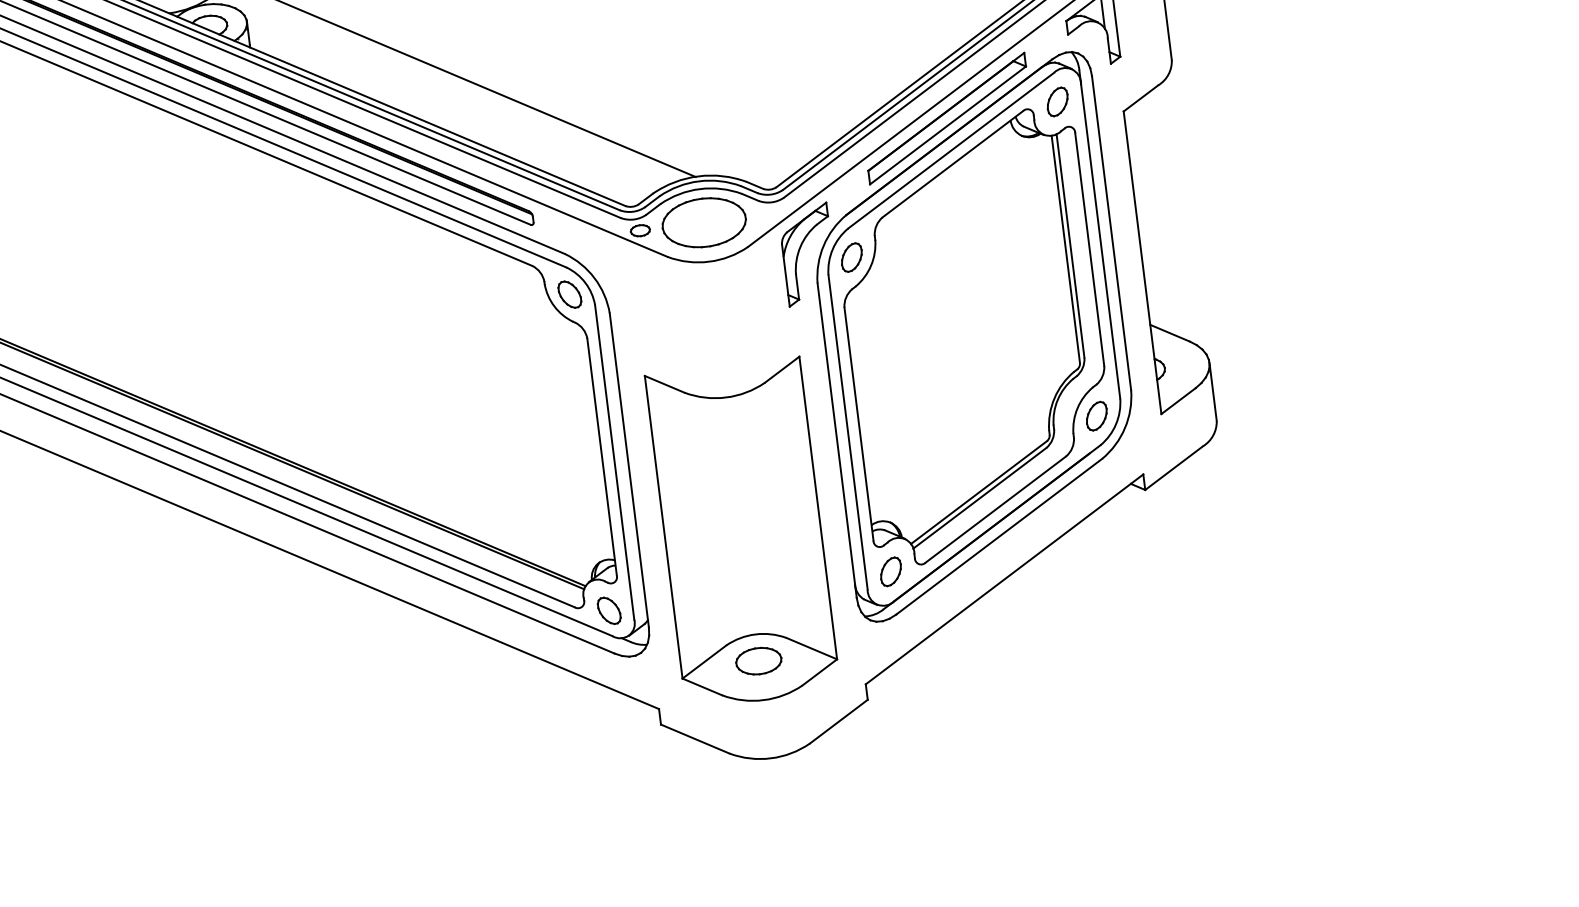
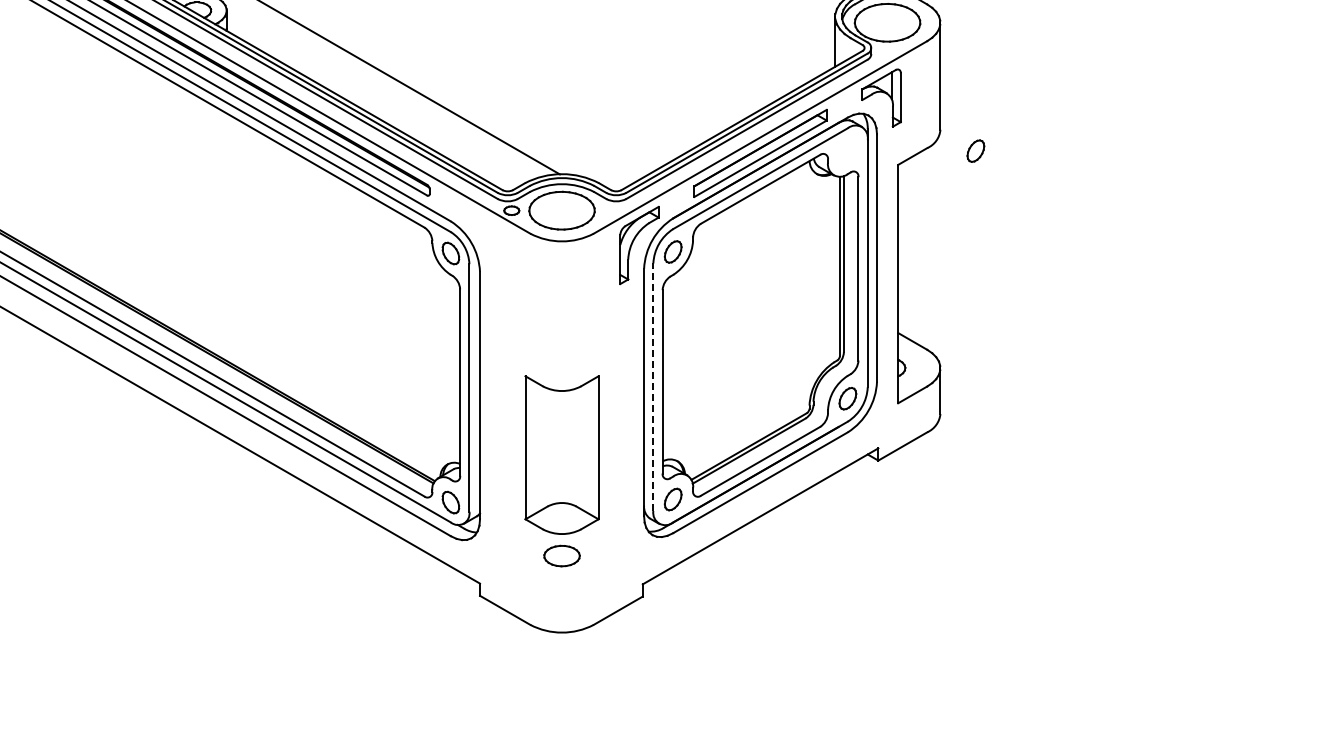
part: (1057, 101) -> (975, 150), moved
line: (848, 432) -> (653, 387), solid -> dashed
part: (742, 532) -> (561, 454), size x0.6

